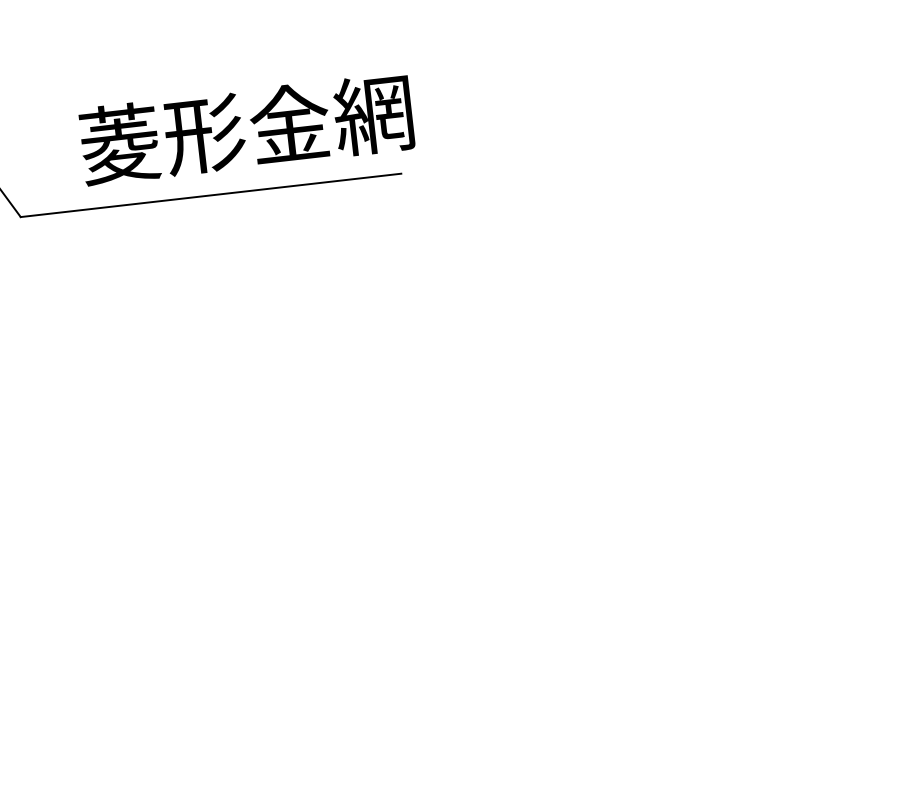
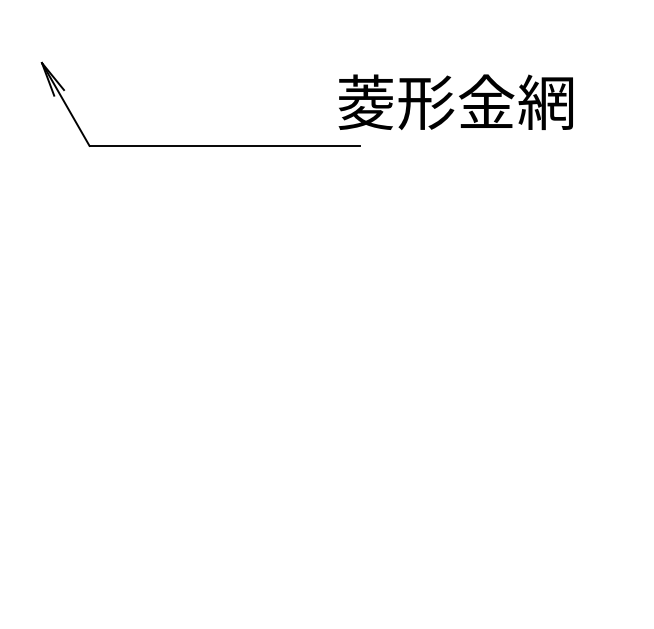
text: (245, 128) -> (455, 101), moved

